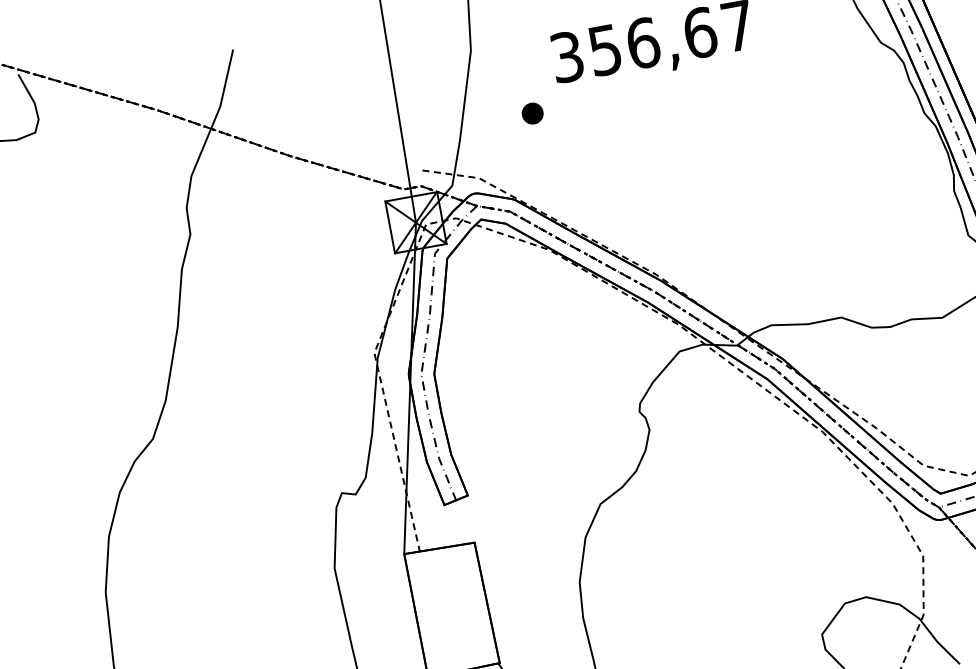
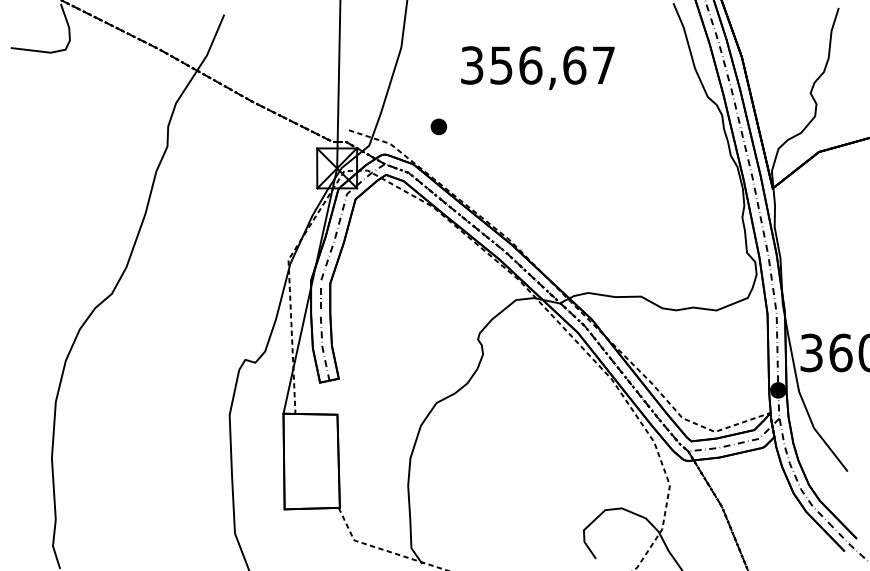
part: (532, 113) -> (438, 126), moved

